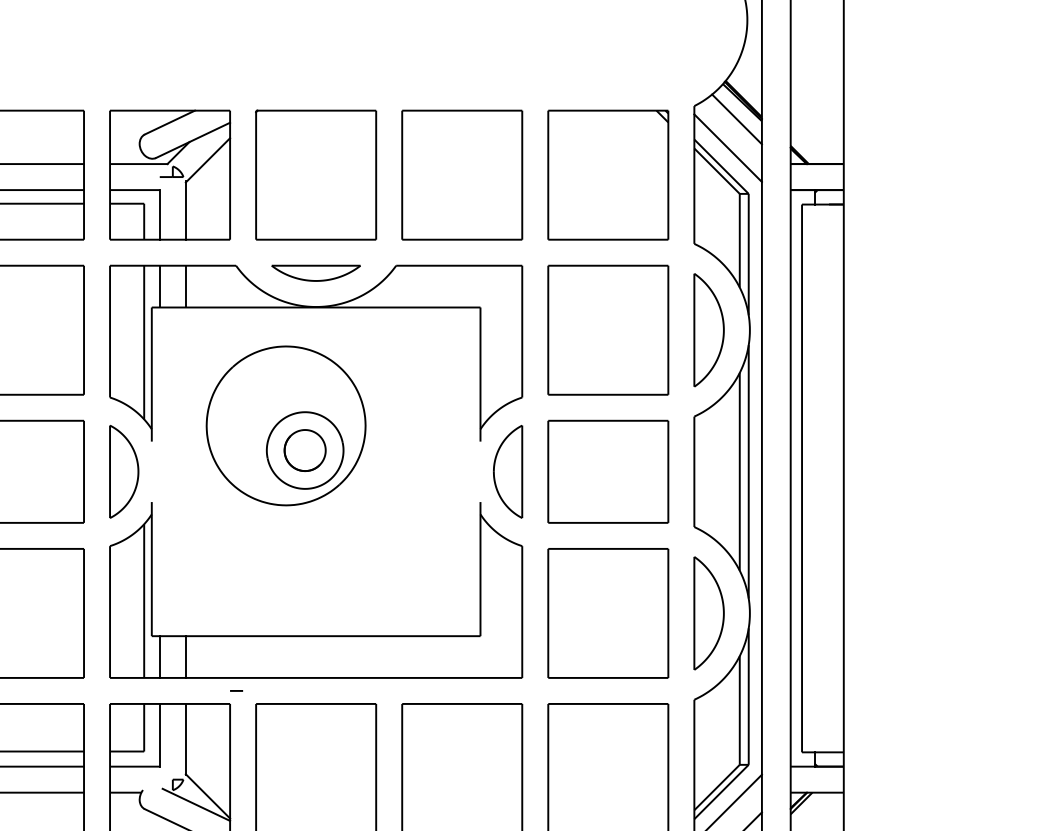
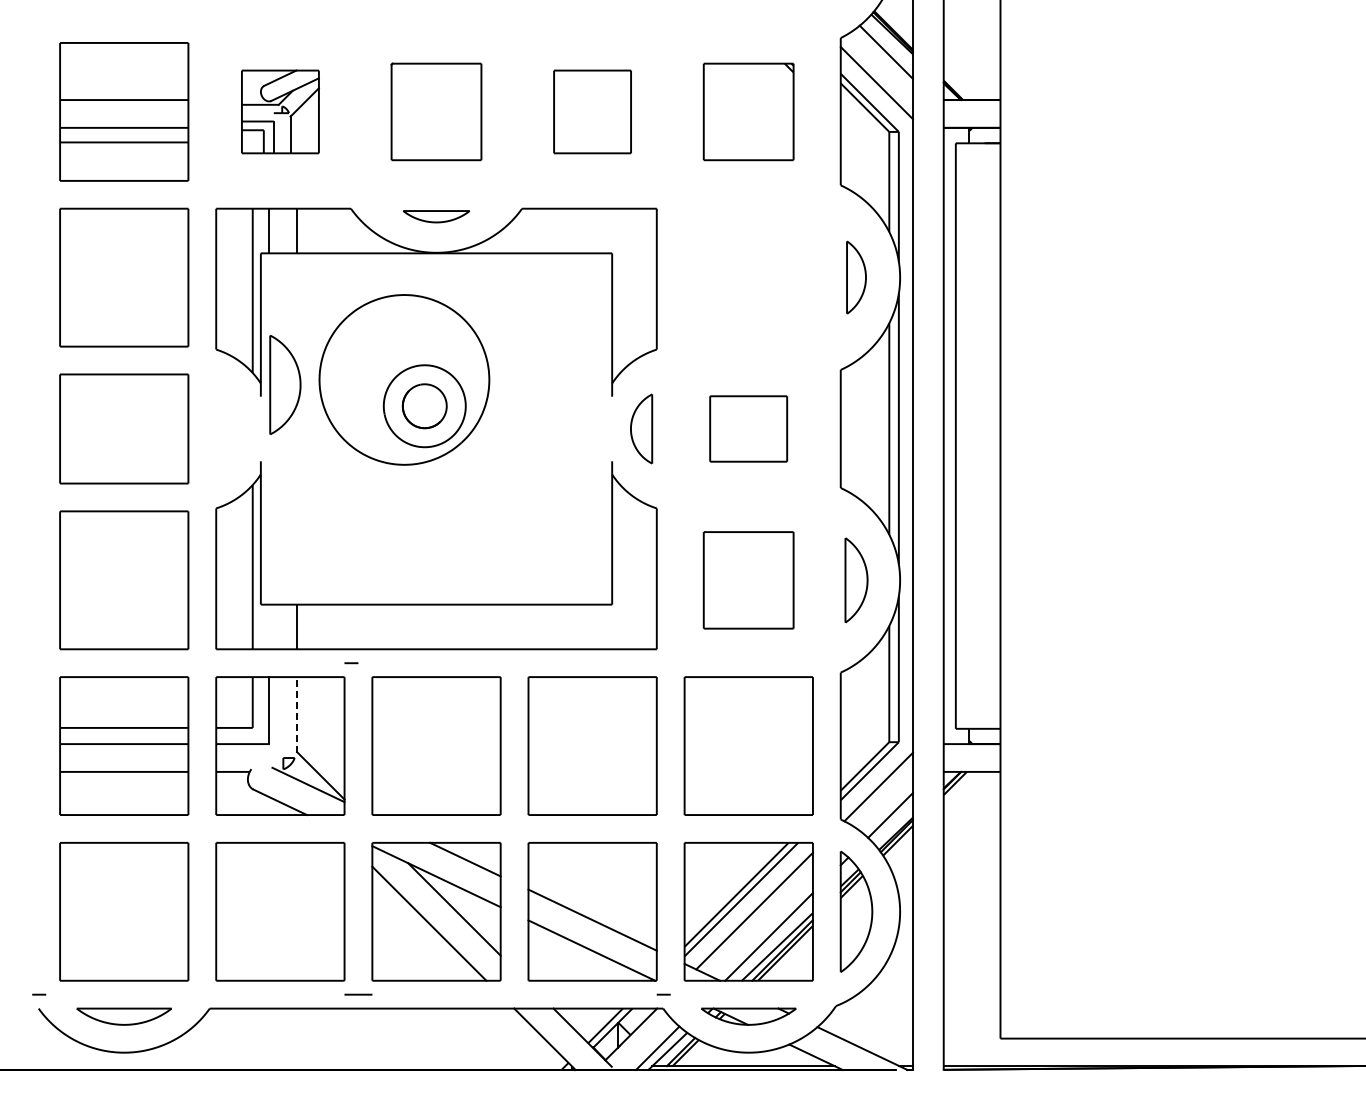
part: (170, 174) -> (280, 111), size x0.6
part: (316, 174) -> (436, 111), size x0.7
part: (462, 174) -> (592, 111), size x0.6
part: (608, 174) -> (748, 111), size x0.7
part: (316, 273) -> (436, 216), size x0.7
part: (608, 330) -> (748, 277), removed
part: (709, 330) -> (856, 277), size x0.6
part: (124, 471) -> (285, 384), moved
part: (507, 471) -> (641, 428), size x0.7
part: (608, 471) -> (748, 428), size x0.6
part: (608, 613) -> (748, 580), size x0.7
part: (709, 613) -> (856, 580), size x0.7
line: (159, 656) -> (269, 626), removed
line: (186, 738) -> (297, 714), solid -> dashed

